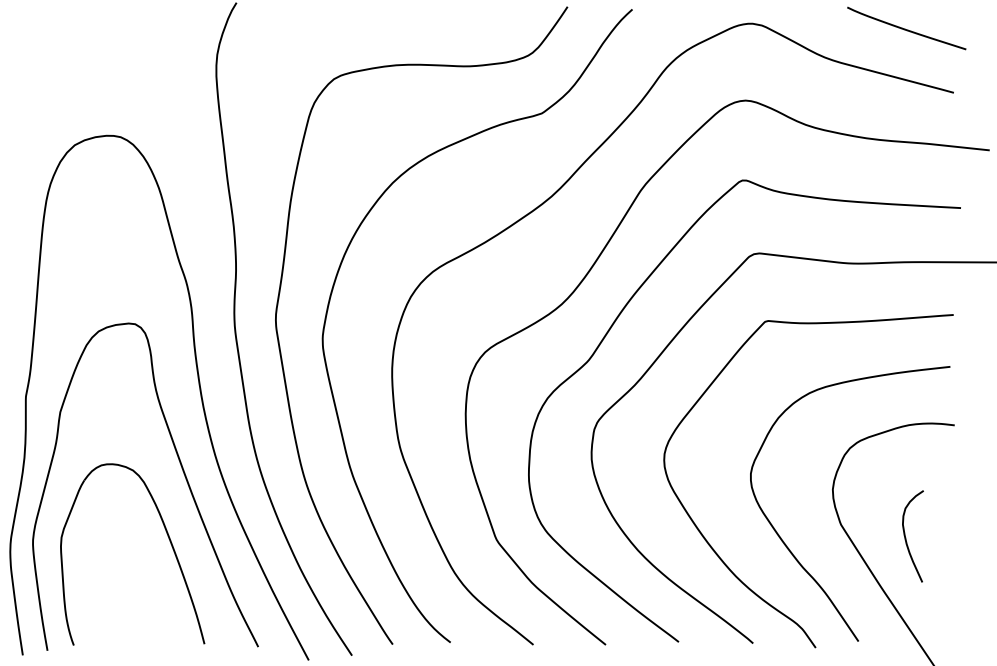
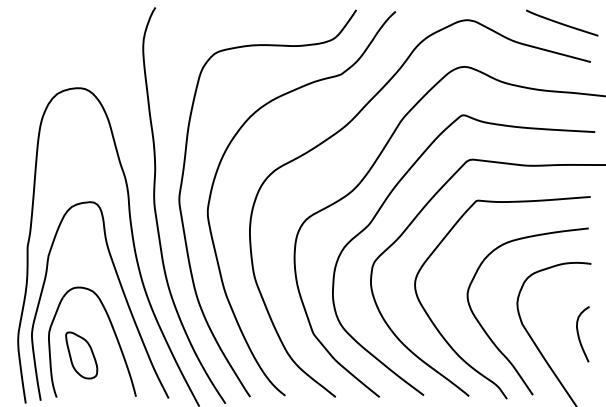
curve: (907, 536) -> (579, 334), moved
part: (114, 576) -> (81, 355), added

